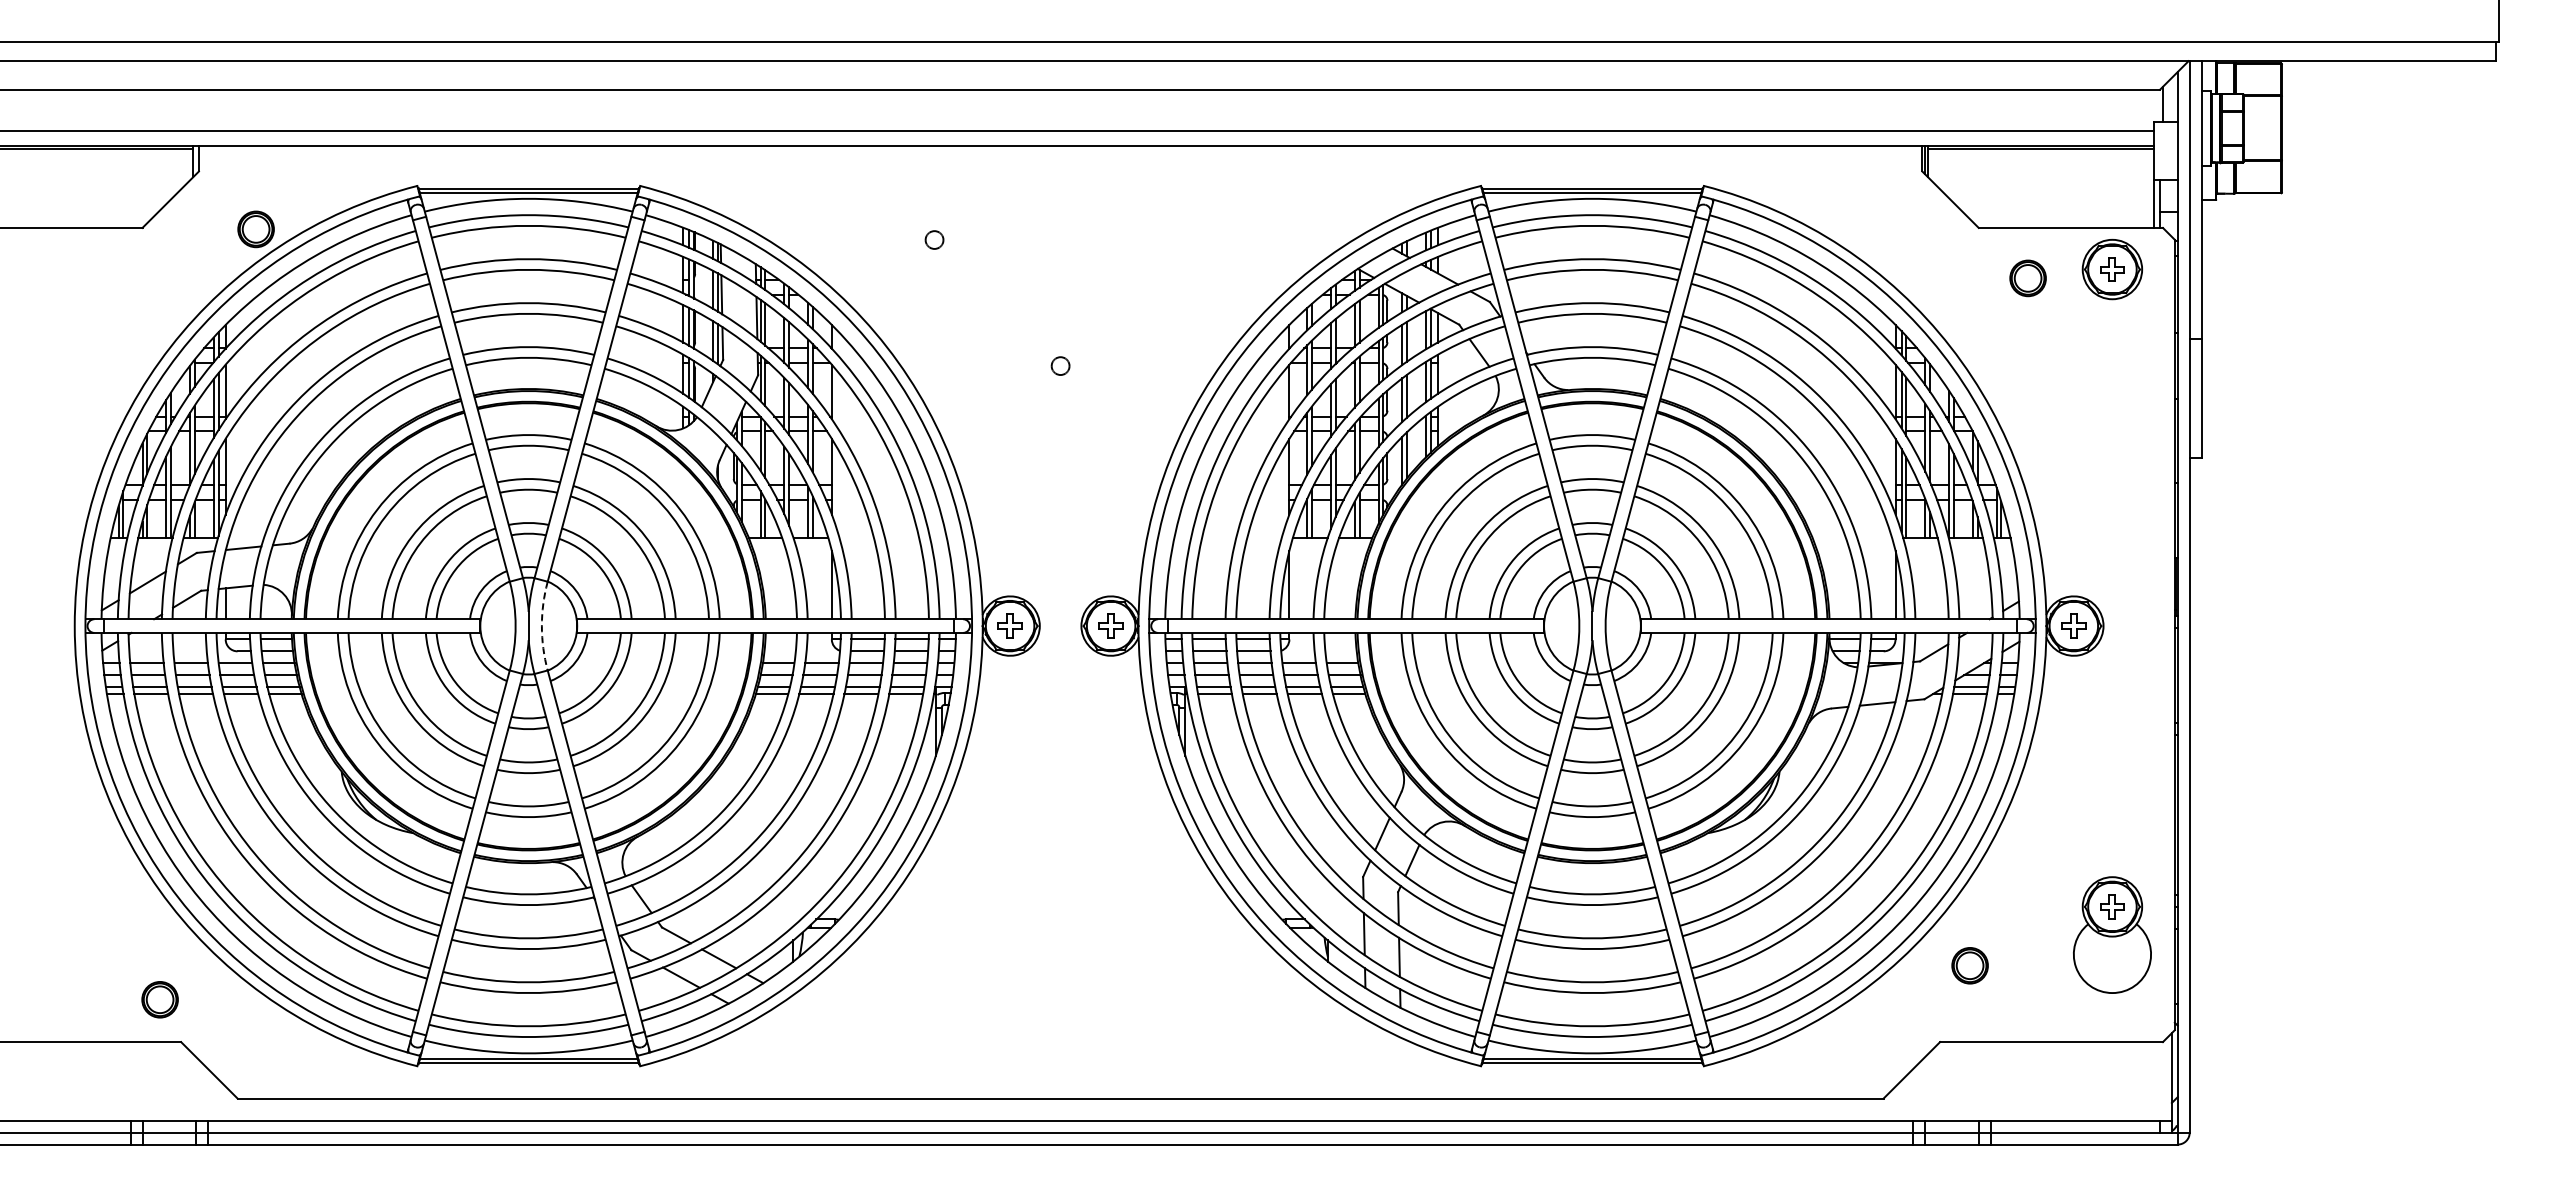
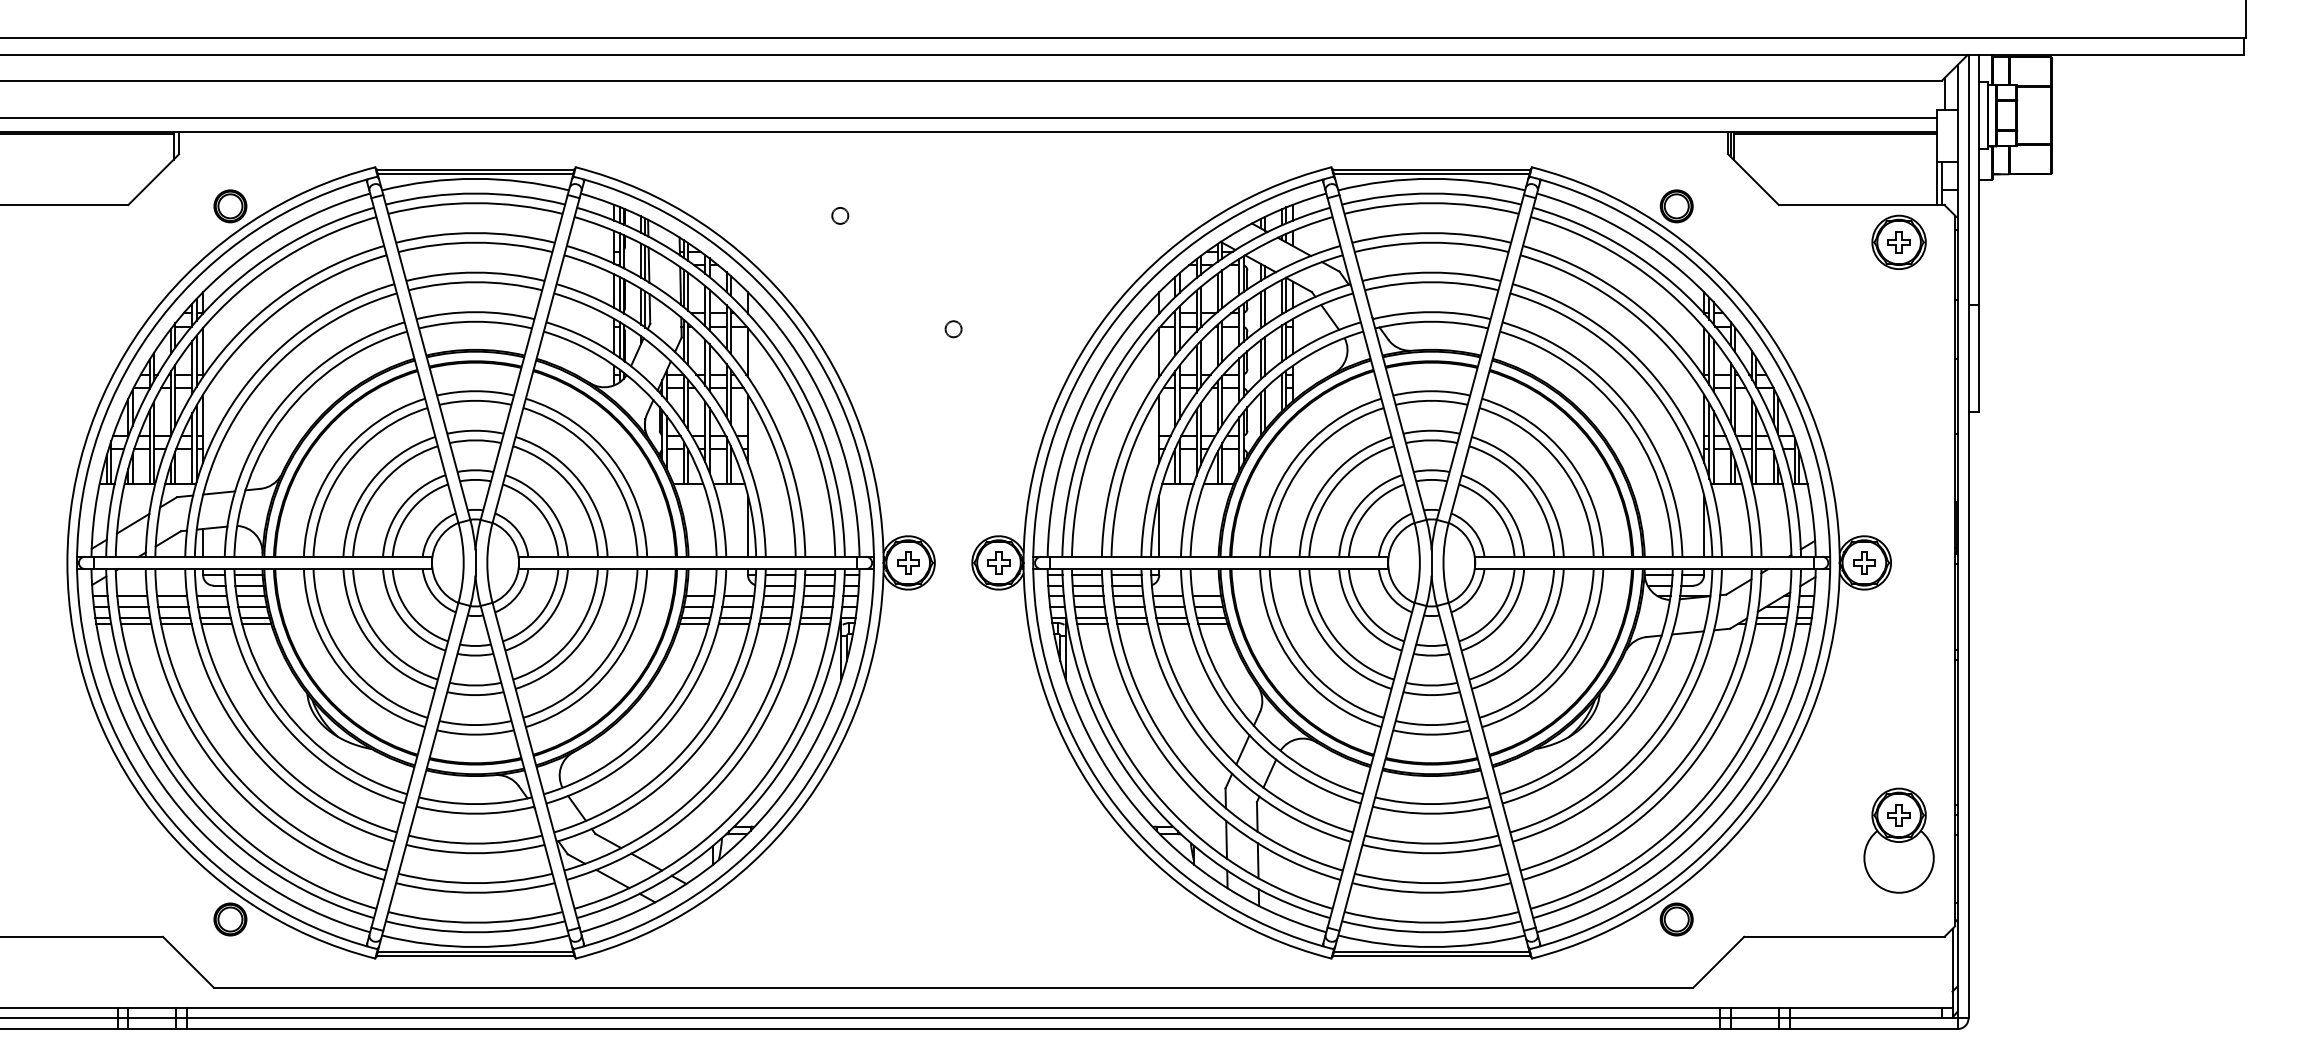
part: (2027, 278) -> (1676, 206), moved
arc: (541, 626) -> (486, 563), dashed -> solid
part: (1969, 965) -> (1676, 919), moved
part: (159, 999) -> (229, 919), moved

